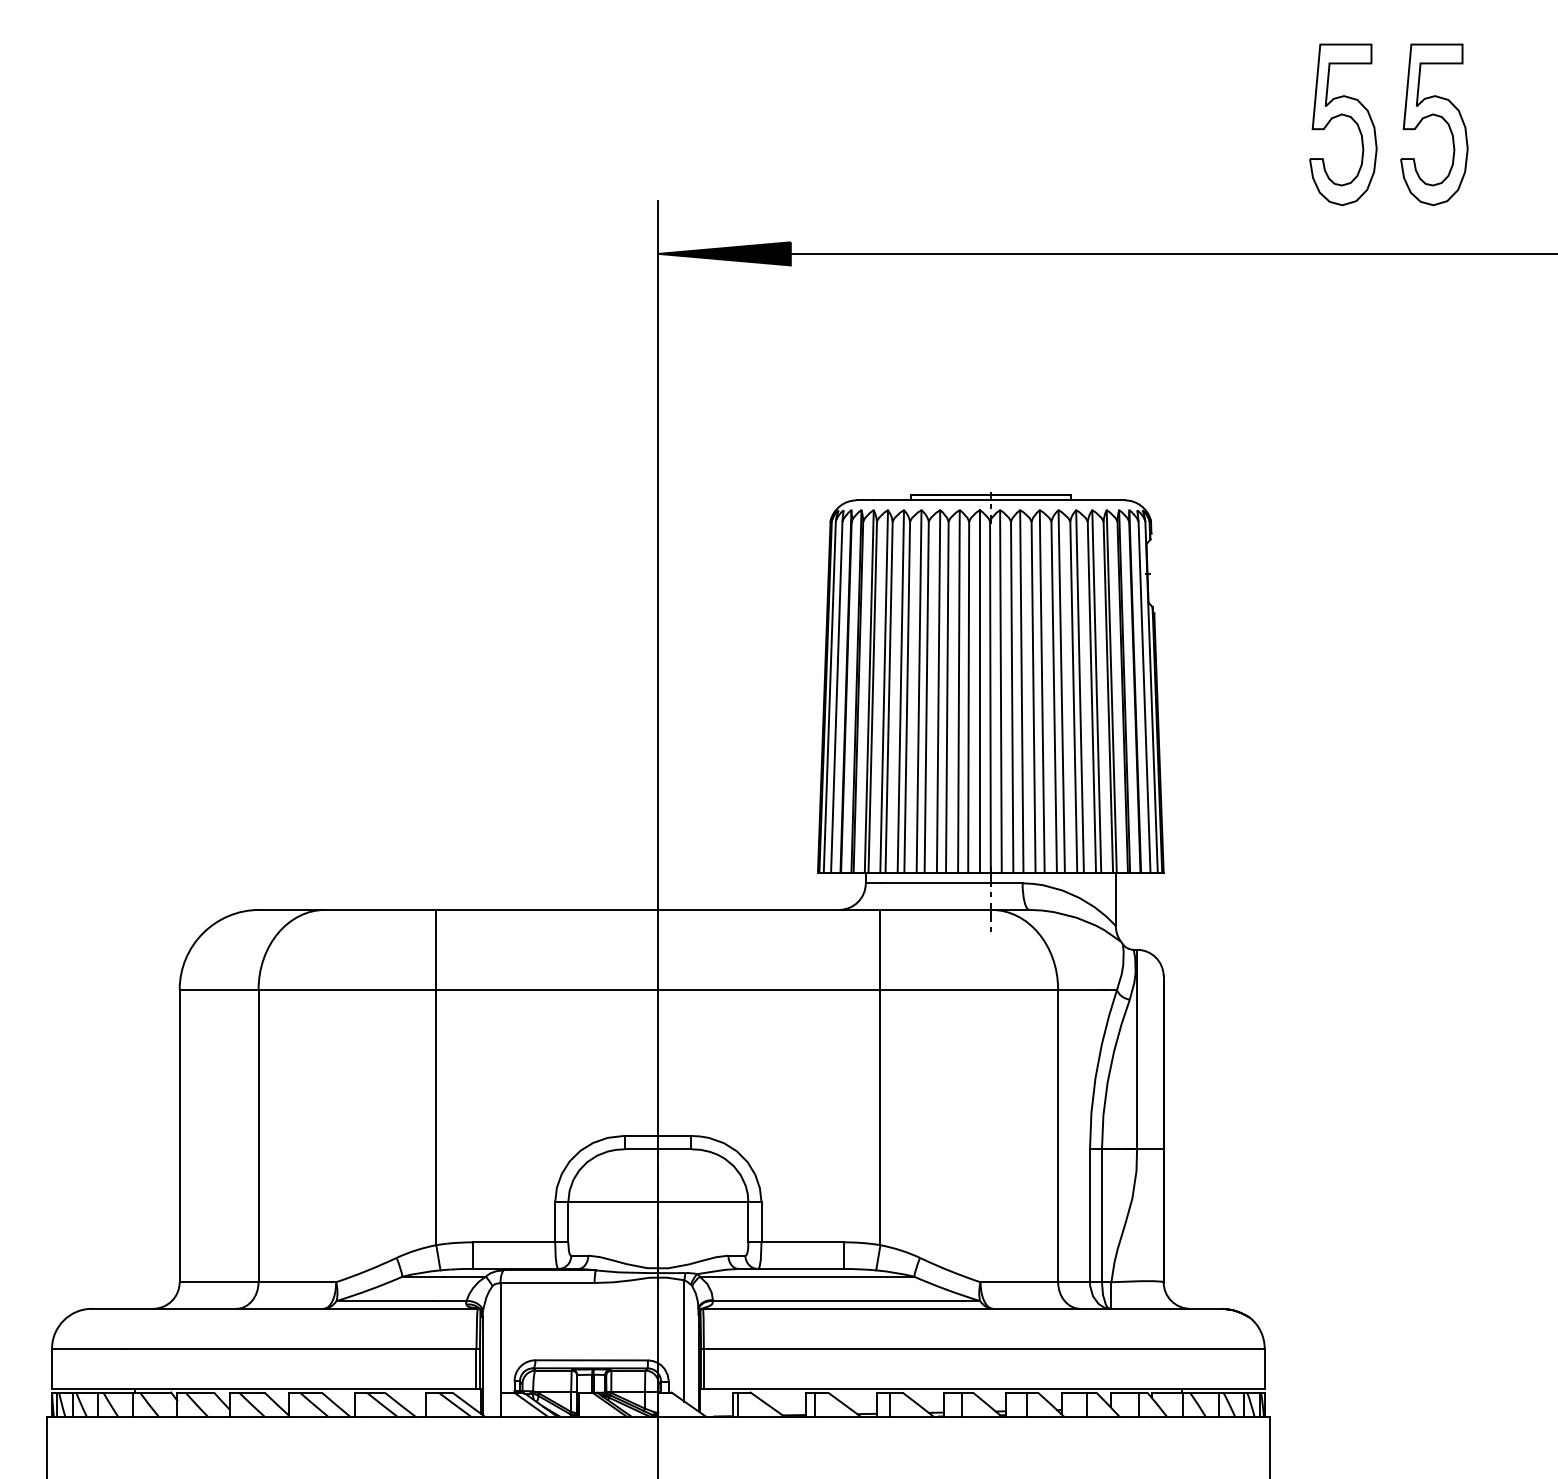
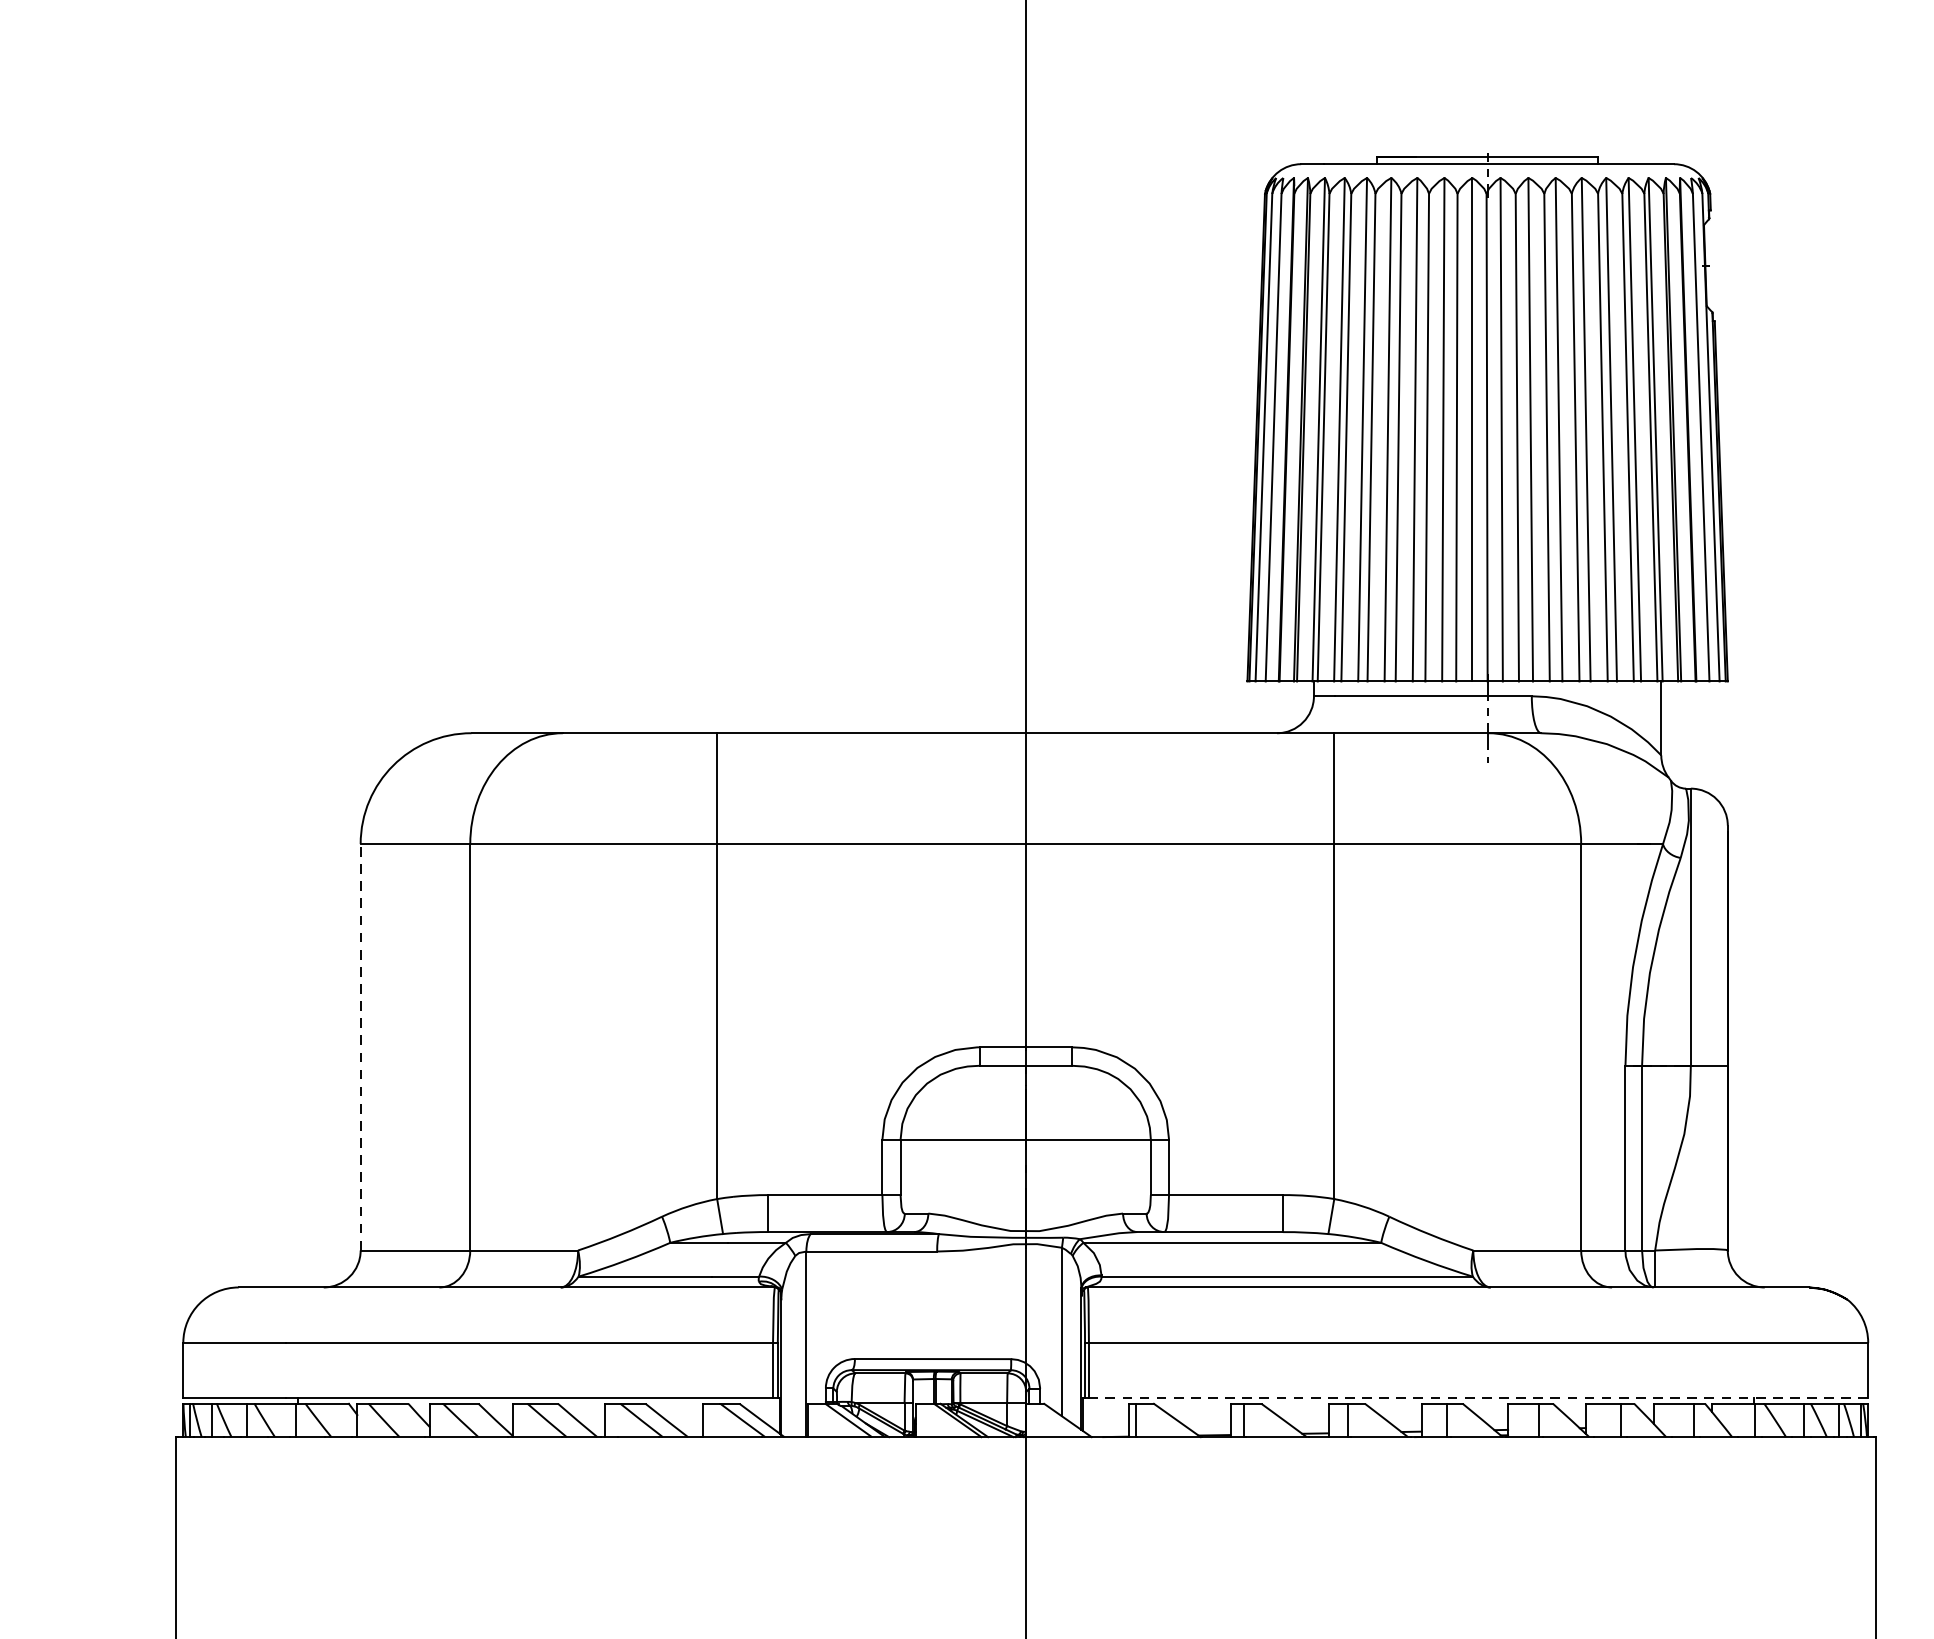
line: (179, 1135) -> (360, 1046), solid -> dashed
line: (983, 1388) -> (1477, 1398), solid -> dashed

